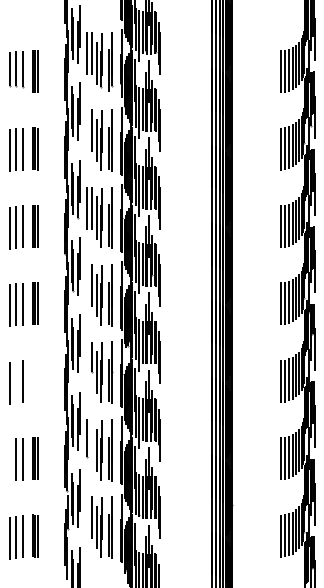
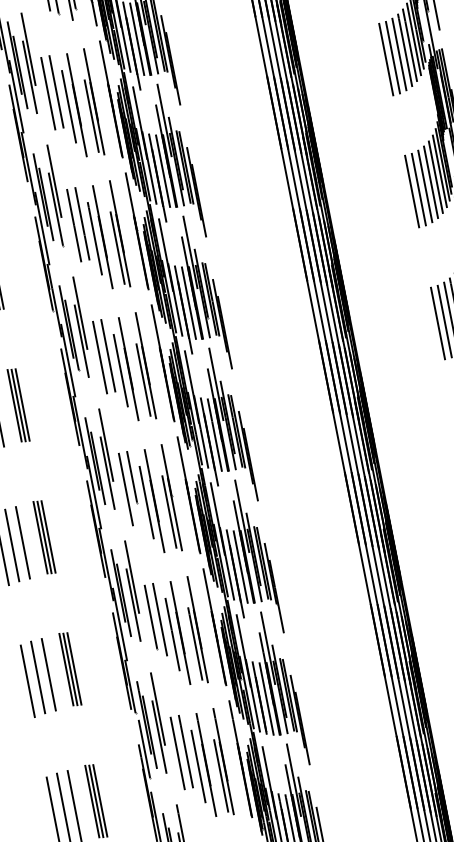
line: (86, 130) -> (47, 93), added
line: (86, 285) -> (99, 357), added
line: (86, 362) -> (125, 488), added
part: (35, 380) -> (44, 536), added
line: (16, 381) -> (12, 544), added
line: (91, 440) -> (160, 619), added
line: (9, 460) -> (27, 681), added
line: (86, 517) -> (177, 752), added

